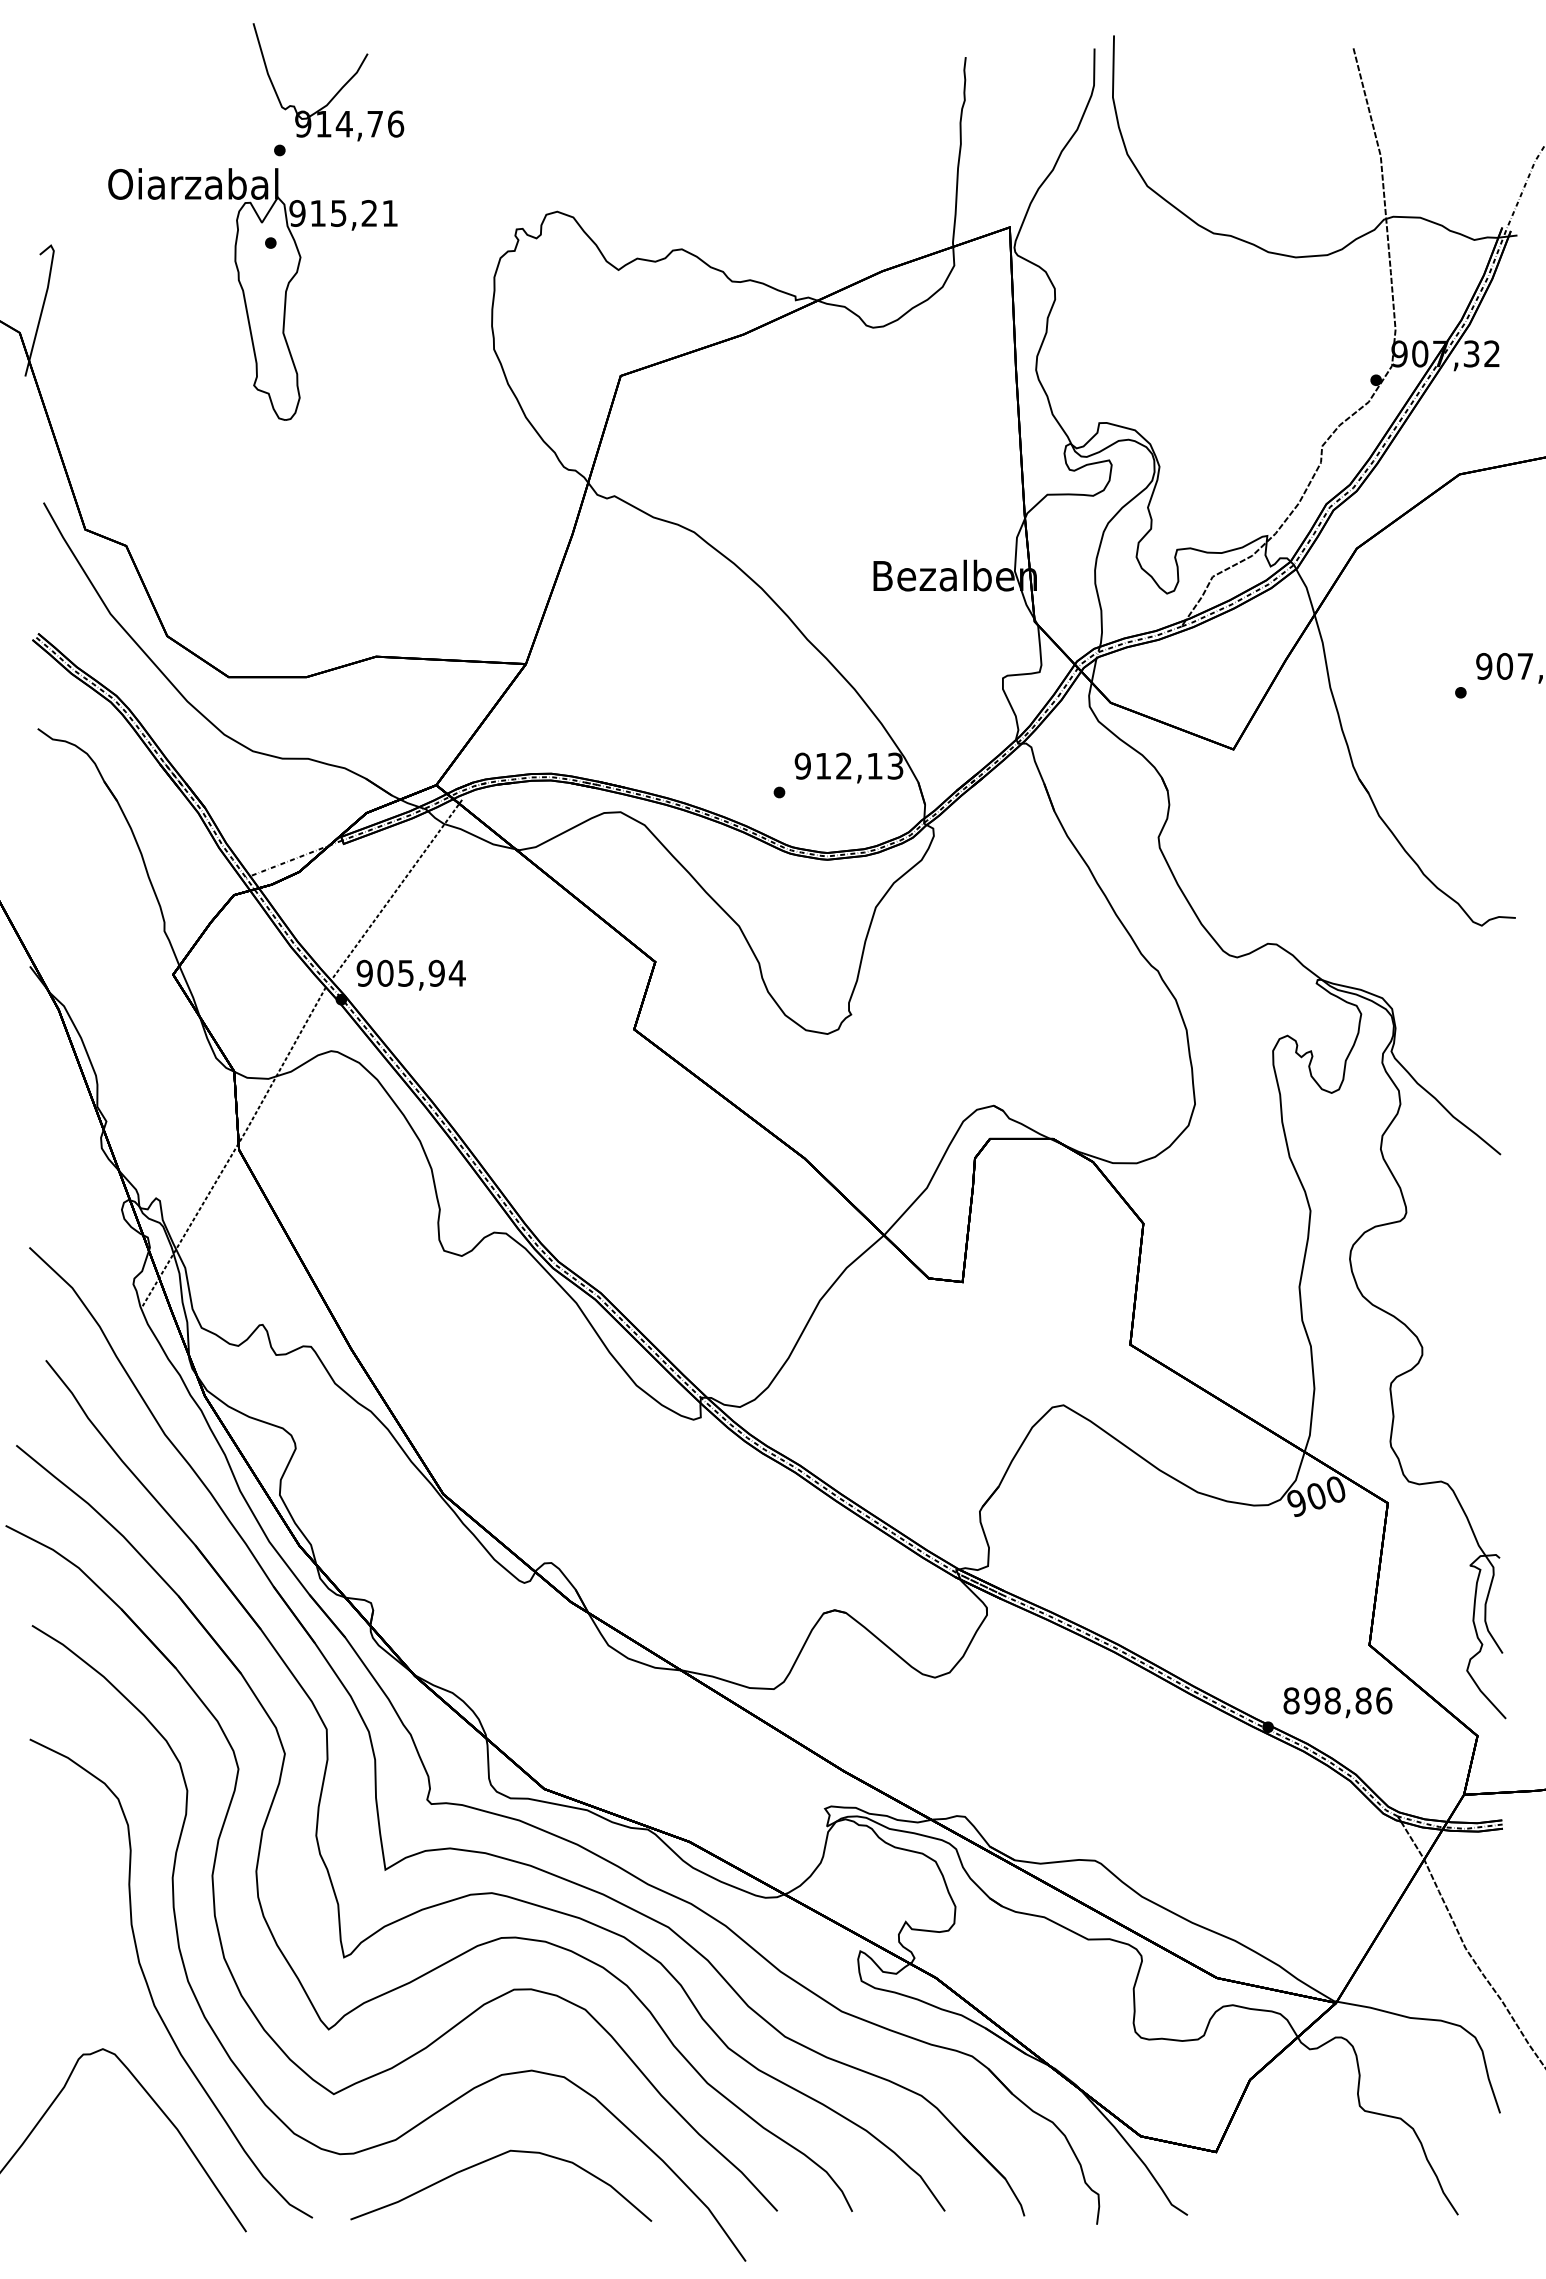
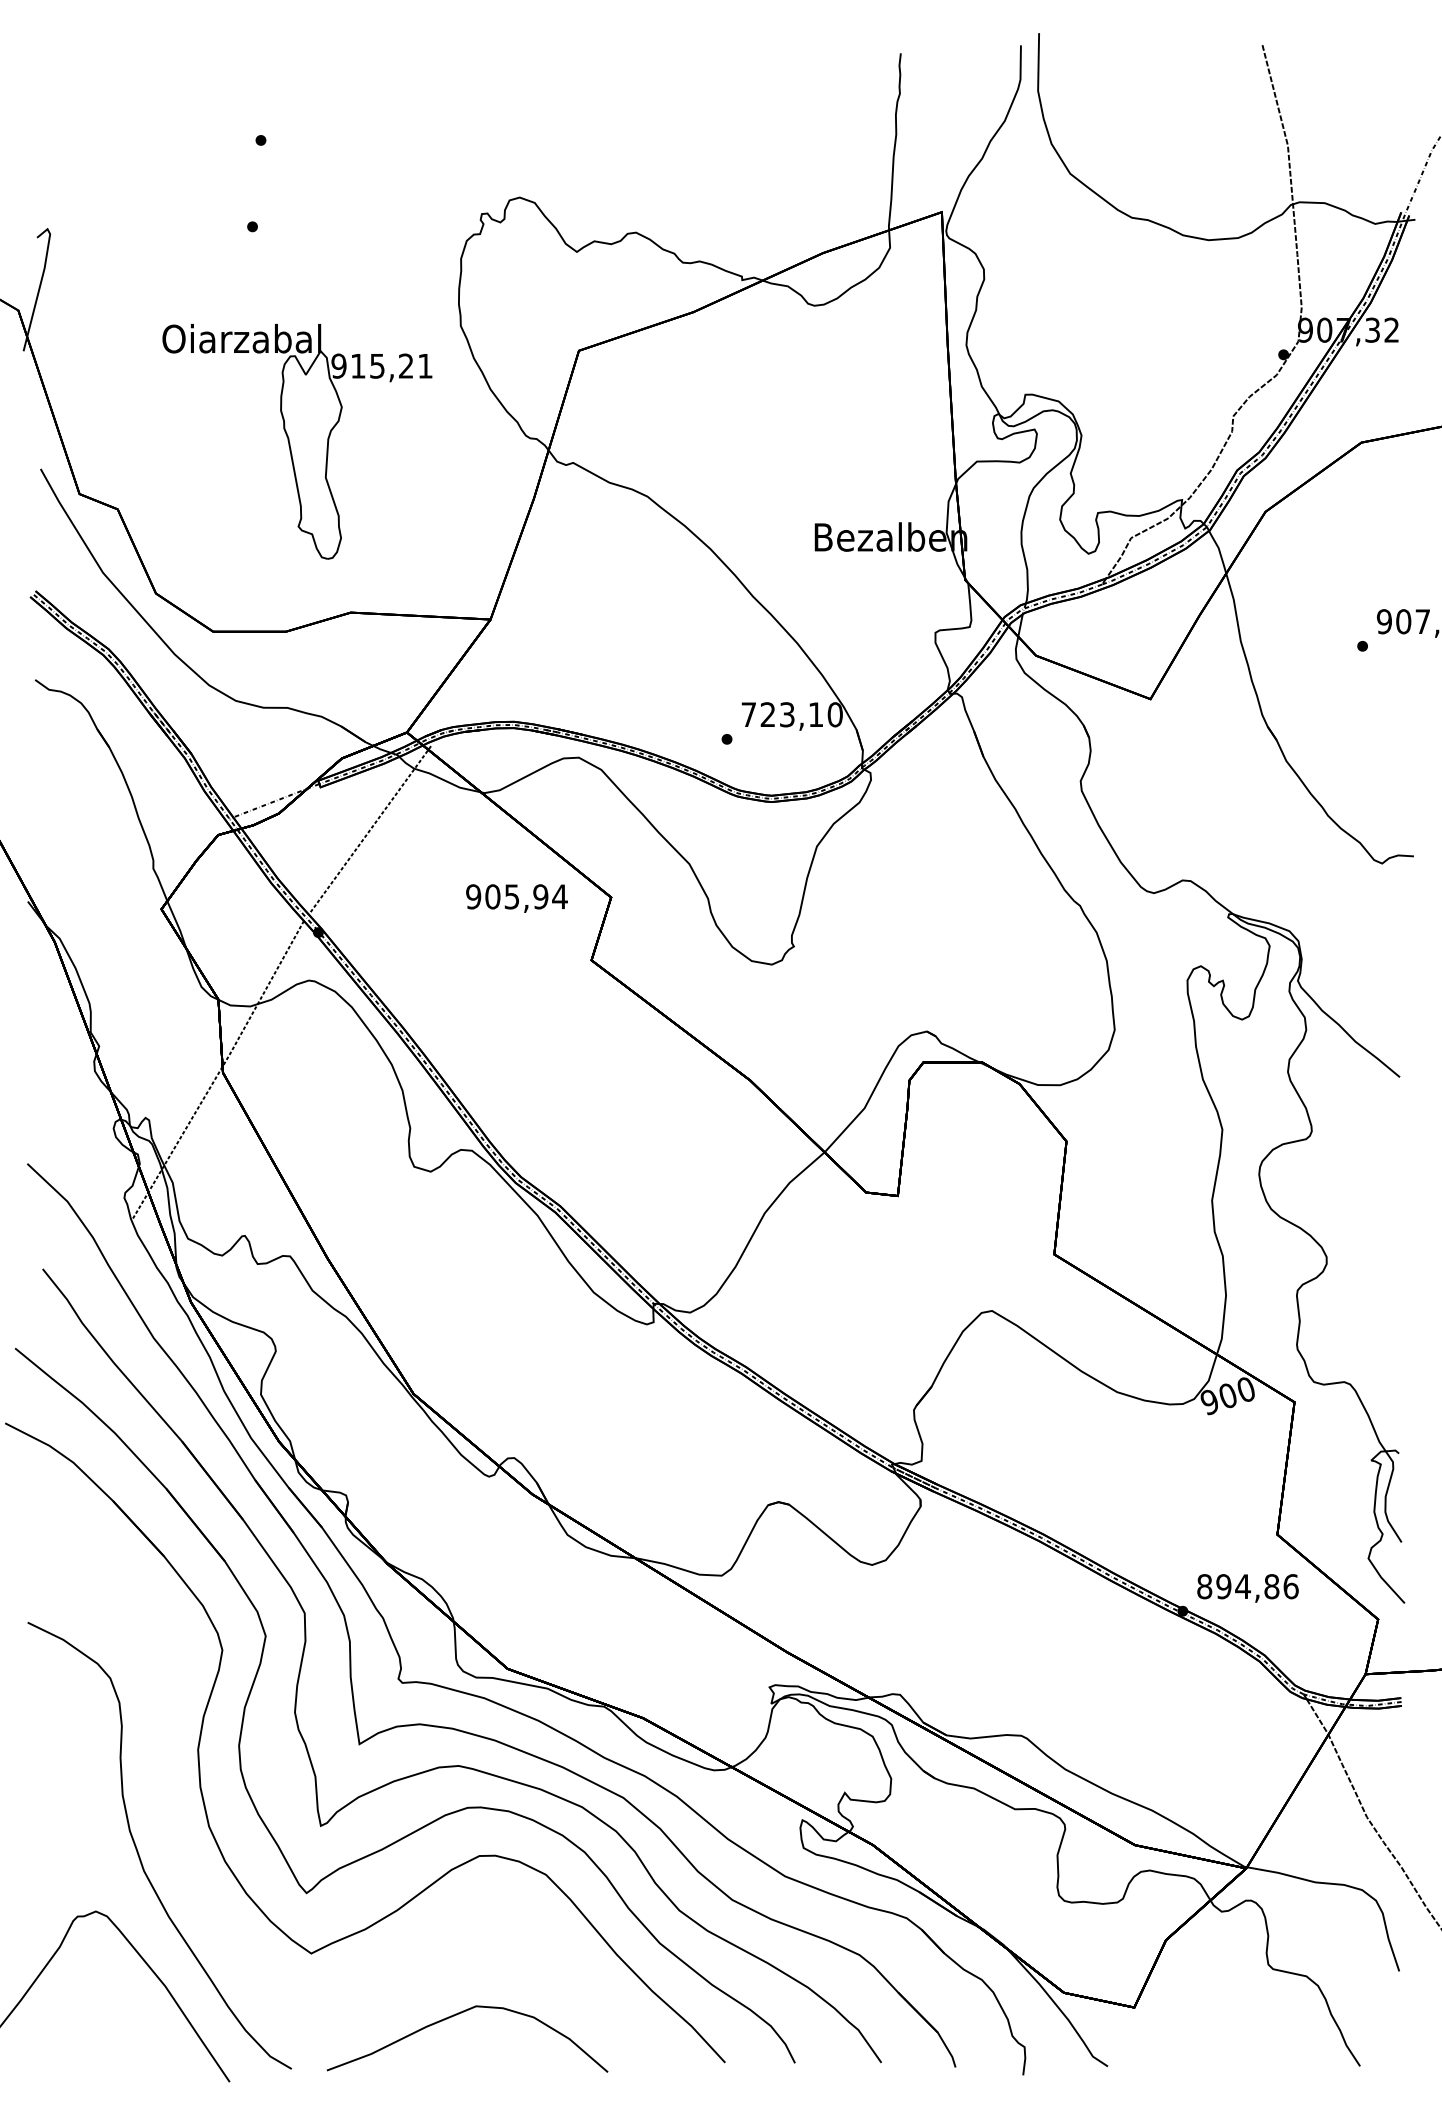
part: (337, 91) -> (314, 85), removed
part: (252, 294) -> (297, 441), moved
text: (848, 765) -> (791, 714), 912,13 -> 723,10
text: (410, 974) -> (516, 897), moved
text: (1332, 1700) -> (1242, 1586), 898,86 -> 894,86
curve: (474, 2086) -> (442, 1946), removed

